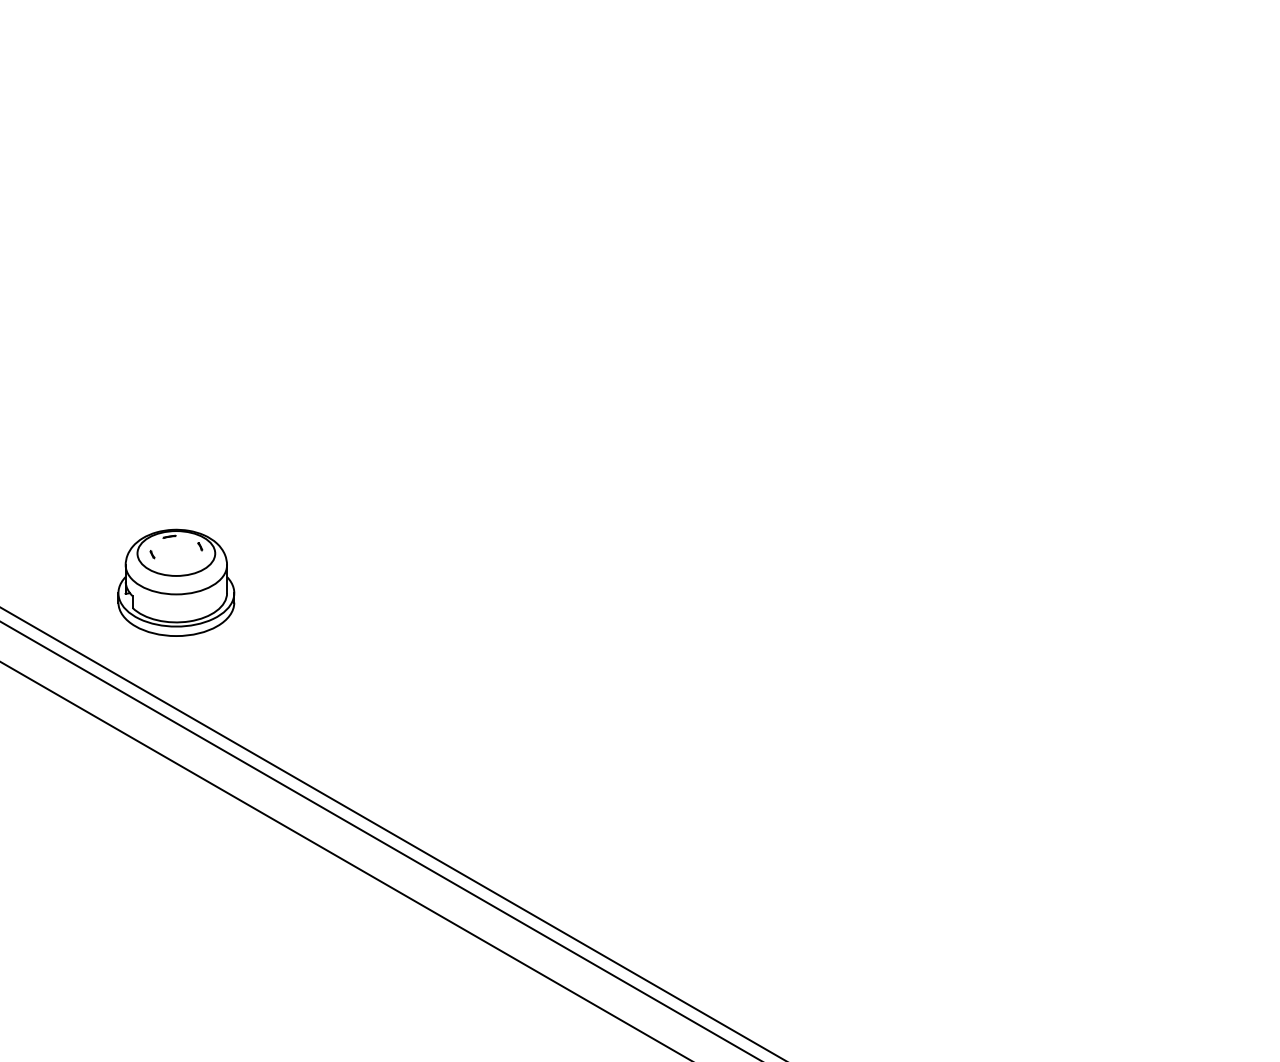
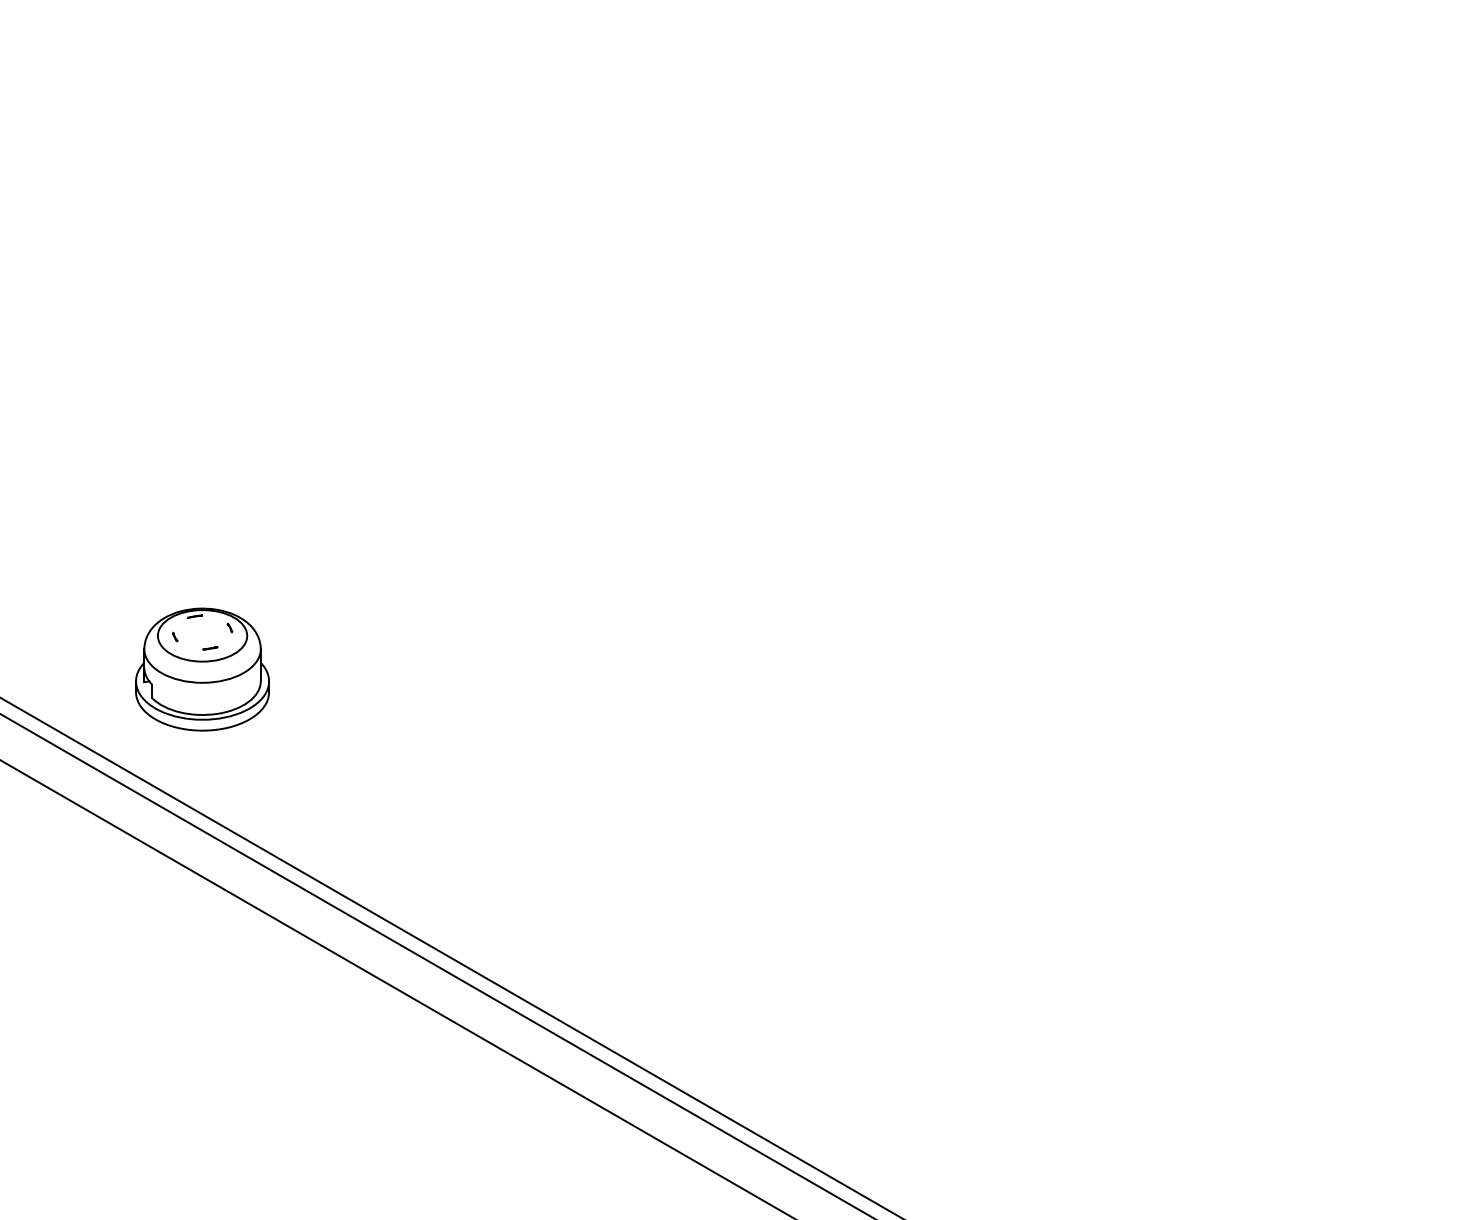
line: (182, 564) -> (209, 648), added

